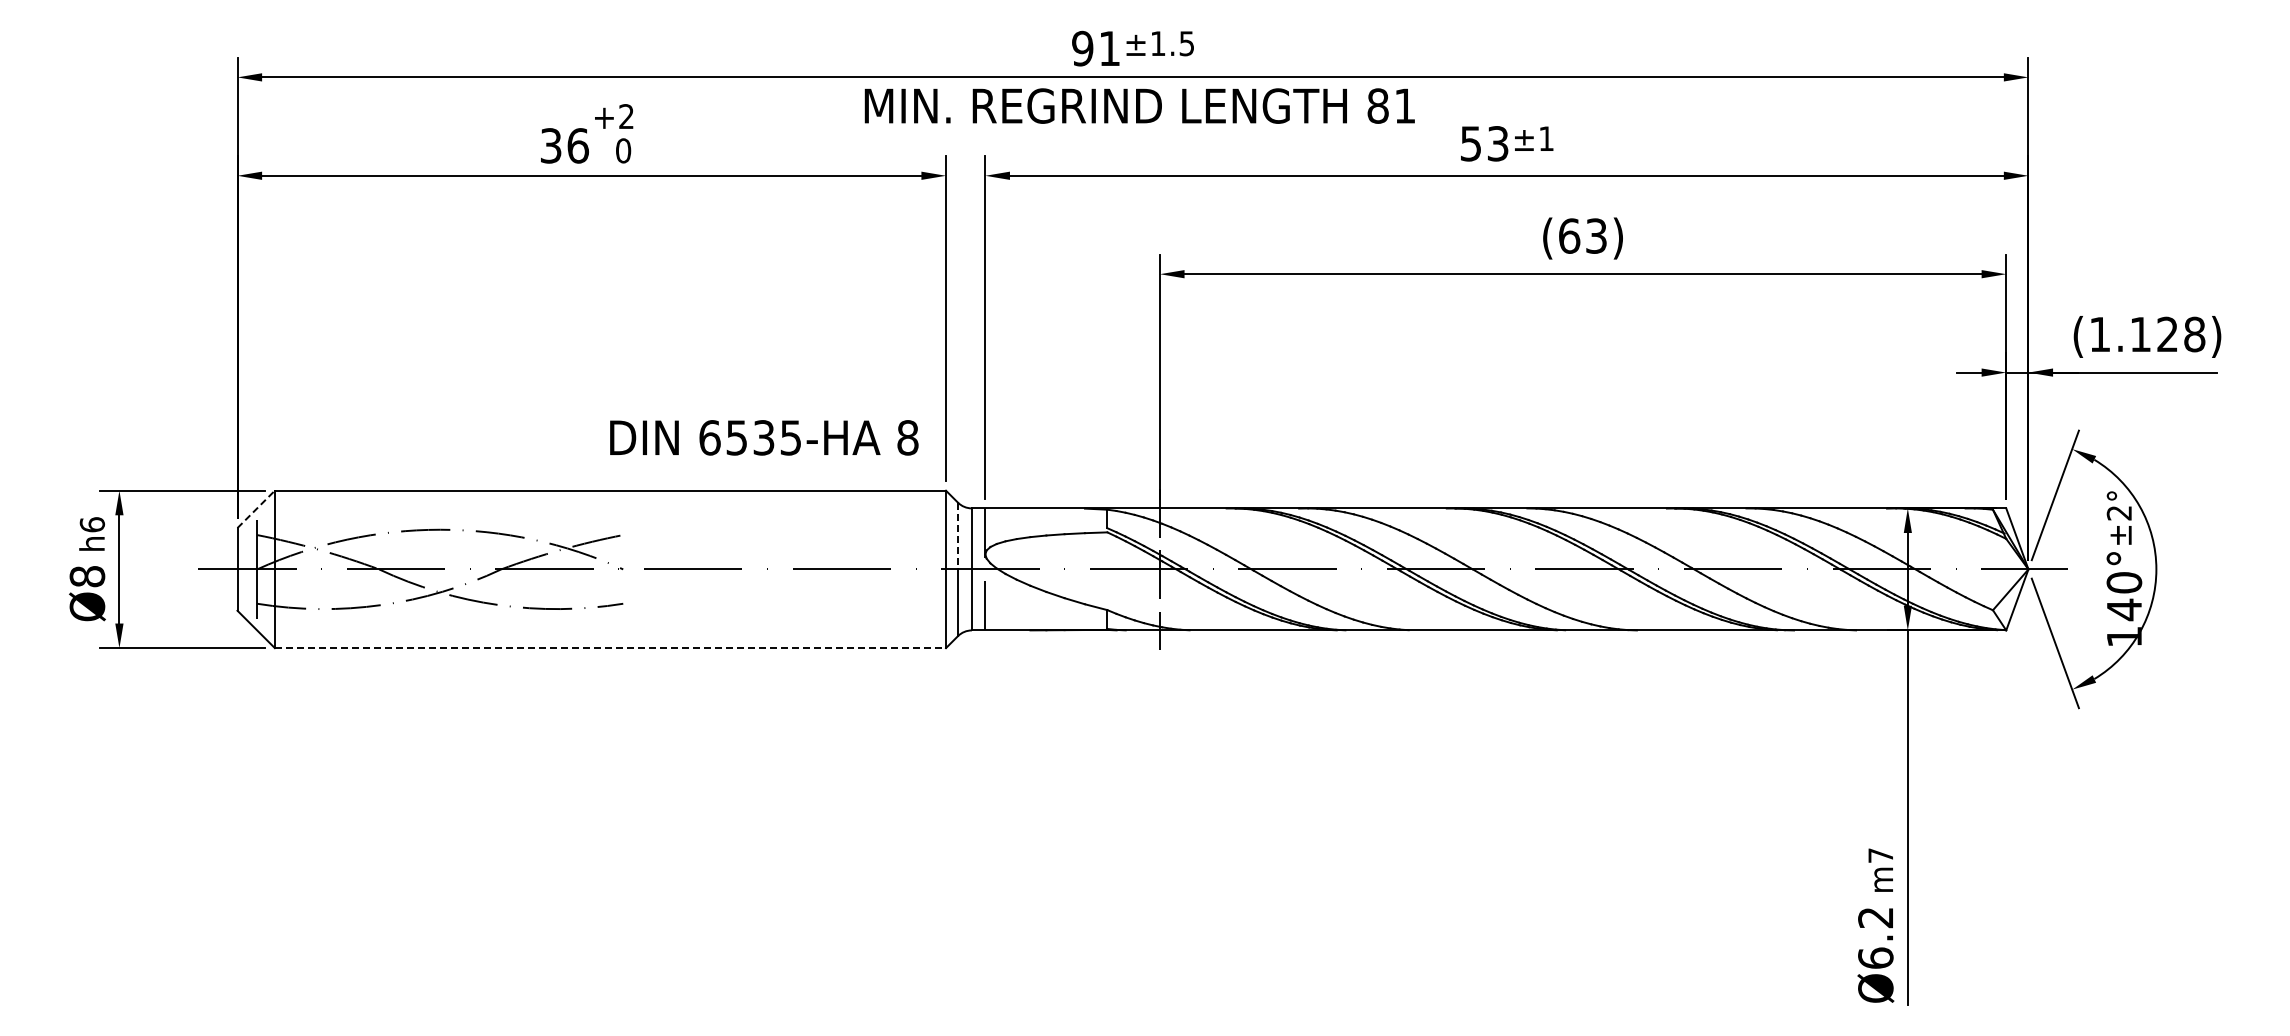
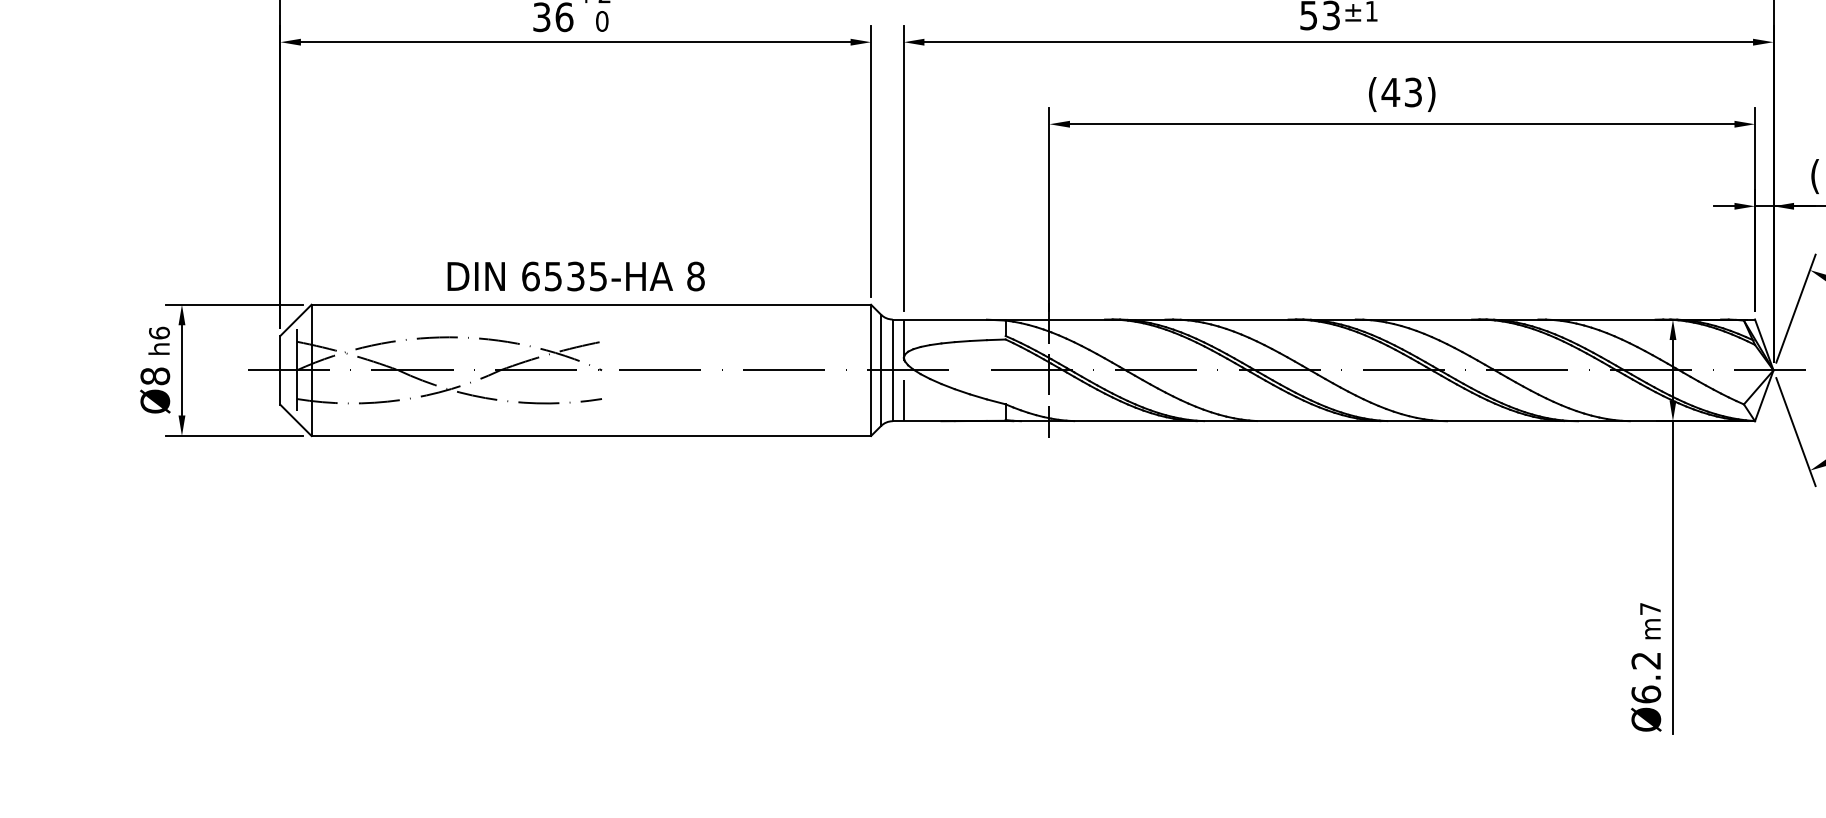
text: (1569, 235) -> (1390, 91), (63) -> (43)
text: (764, 437) -> (576, 276), moved
line: (256, 509) -> (296, 320), dashed -> solid
line: (957, 536) -> (880, 342), dashed -> solid
line: (610, 648) -> (591, 436), dashed -> solid

